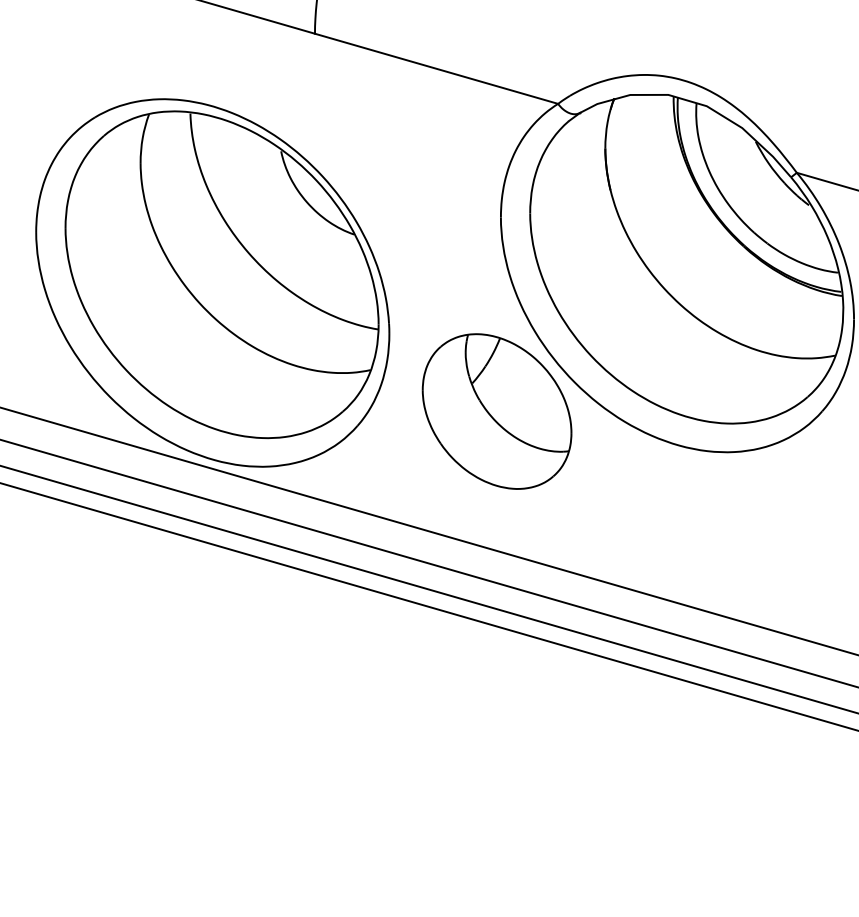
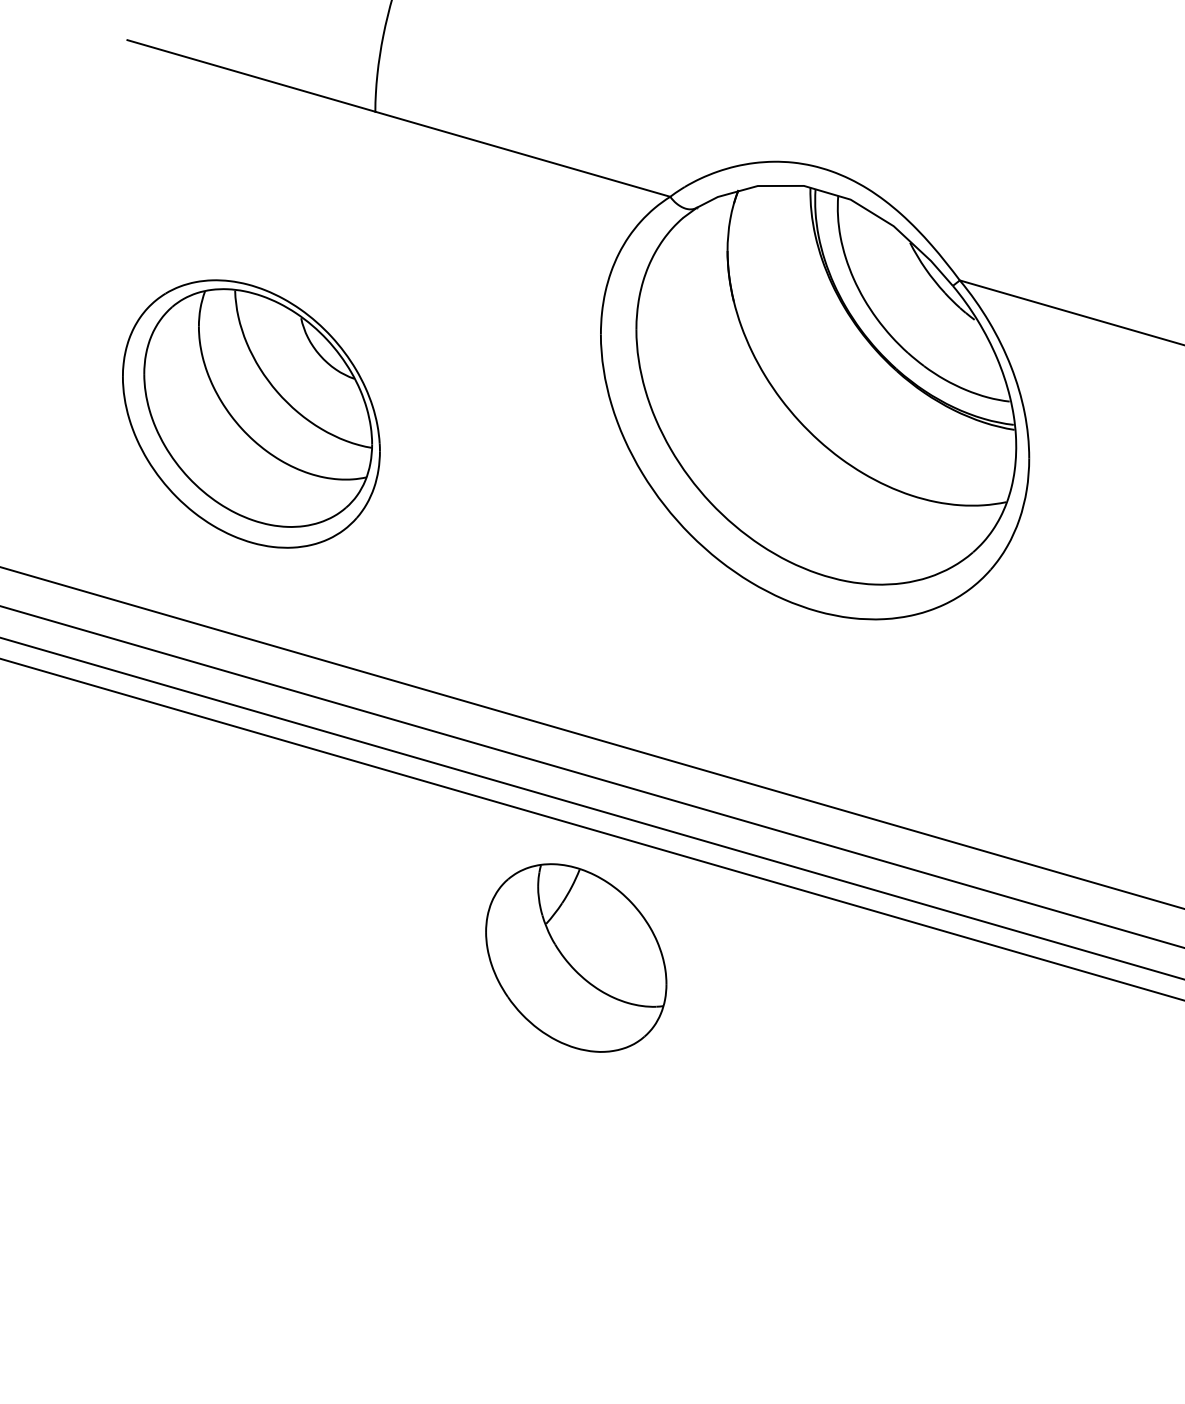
part: (212, 282) -> (251, 413), size x0.6
part: (497, 411) -> (576, 957), moved

